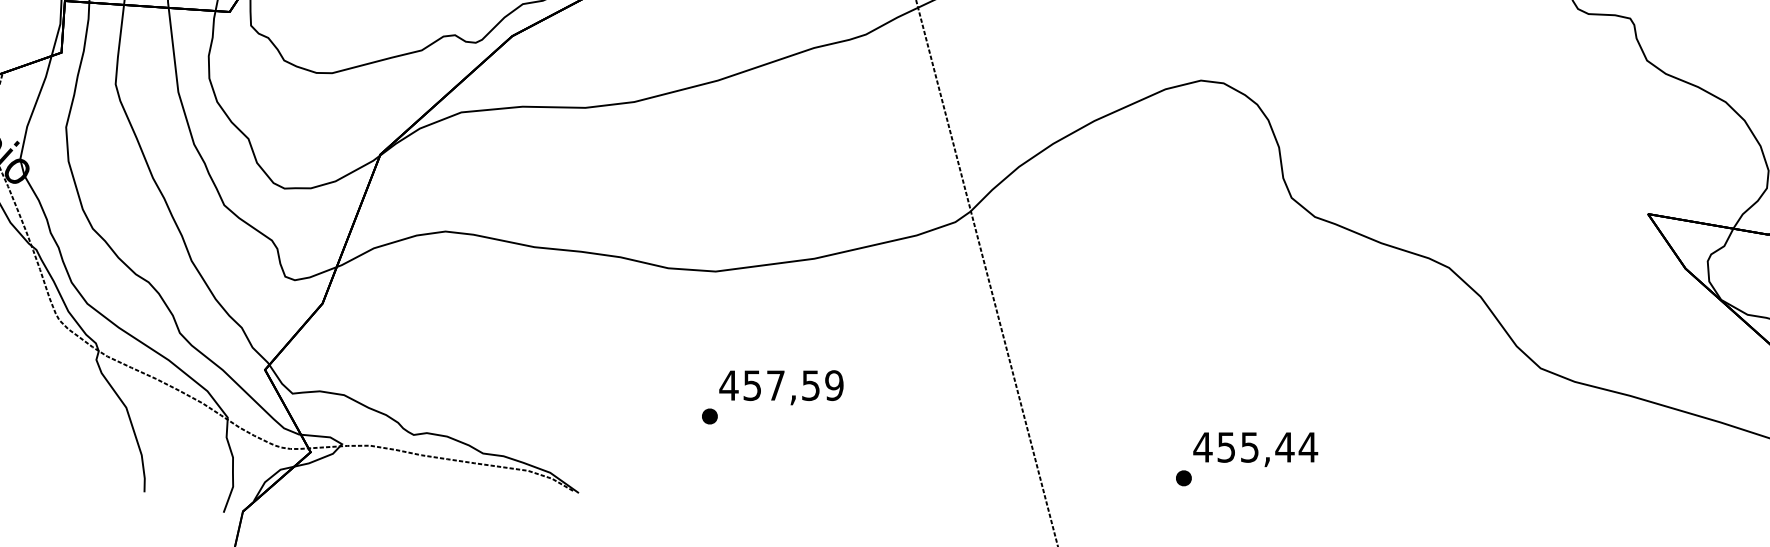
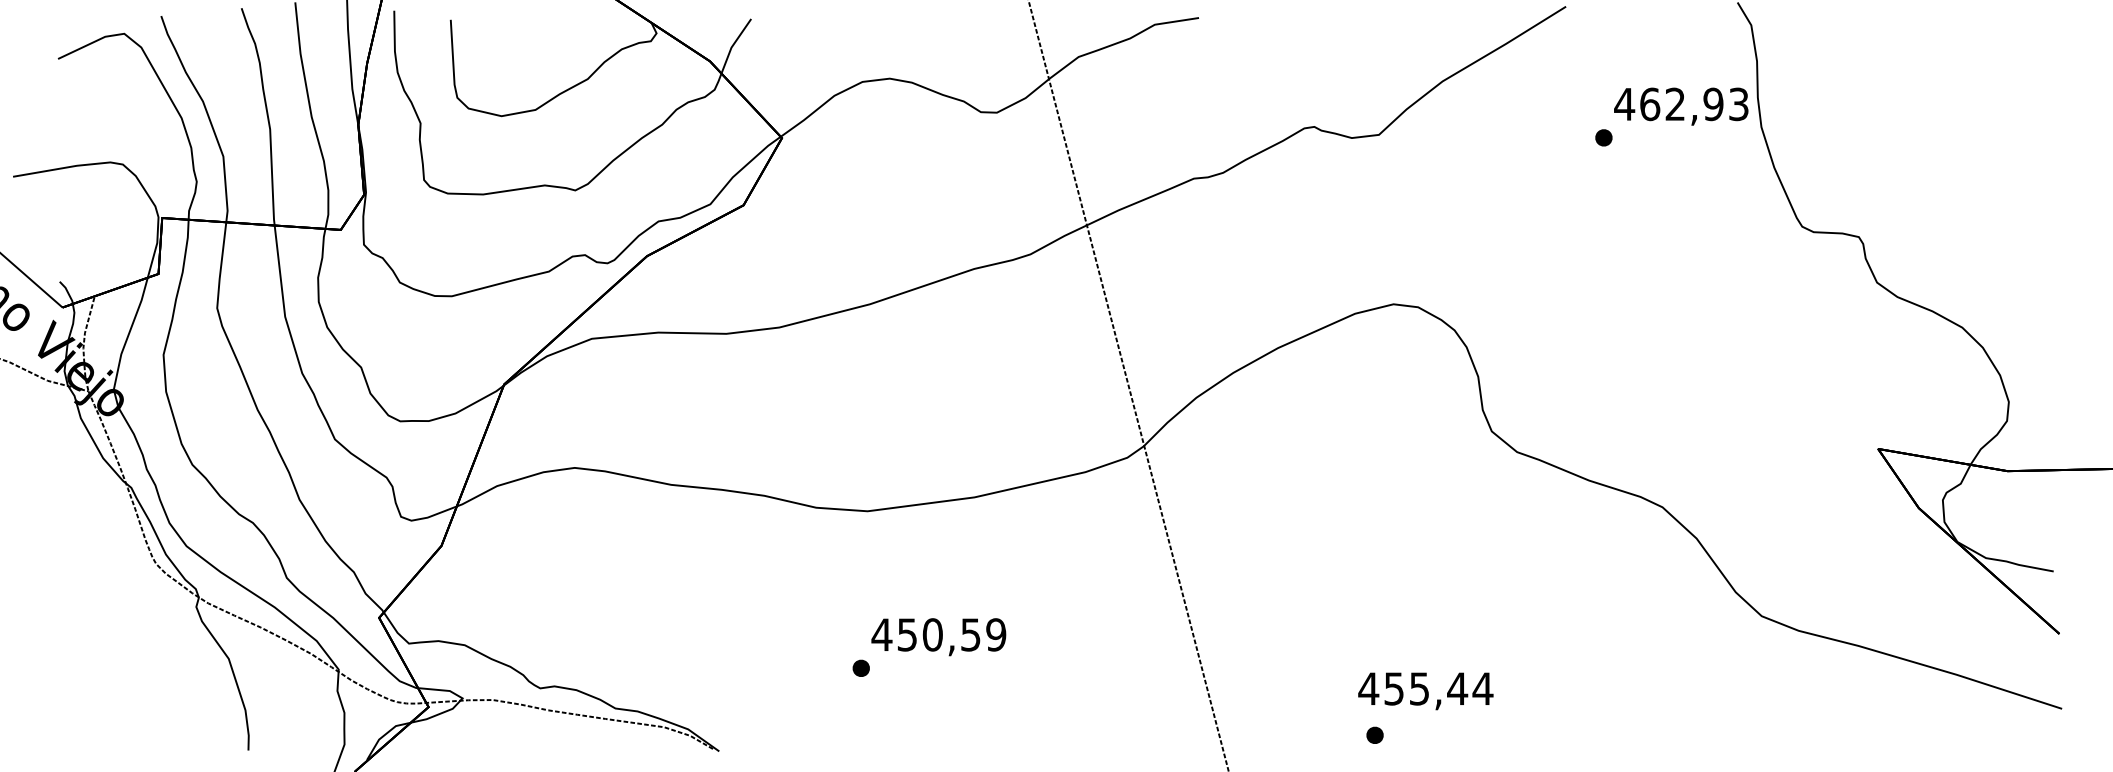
text: (775, 385) -> (932, 634), 457,59 -> 450,59
text: (1255, 449) -> (1425, 691), moved

